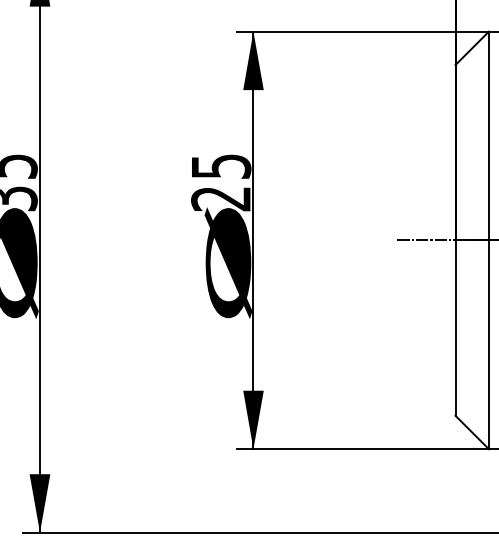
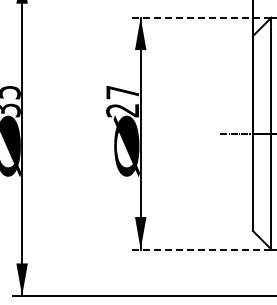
line: (361, 31) -> (200, 17), solid -> dashed
text: (220, 166) -> (122, 92), 25 -> 27
line: (361, 449) -> (200, 249), solid -> dashed

